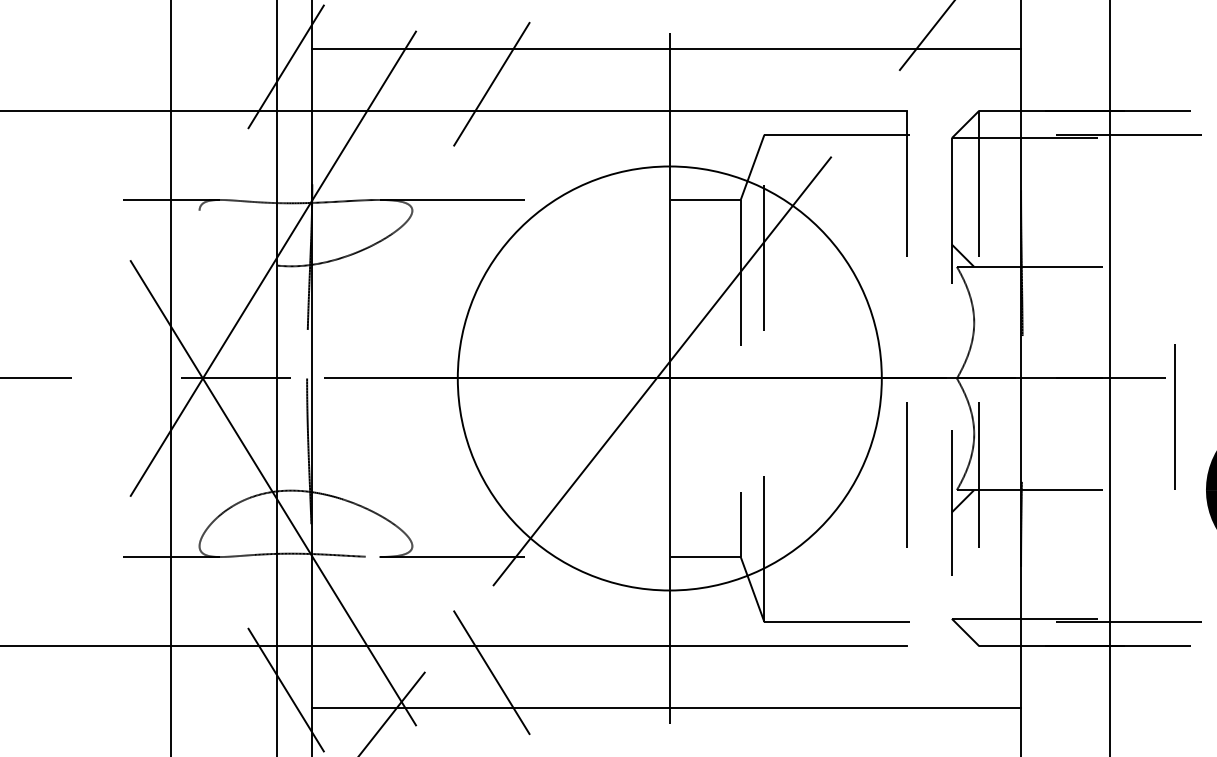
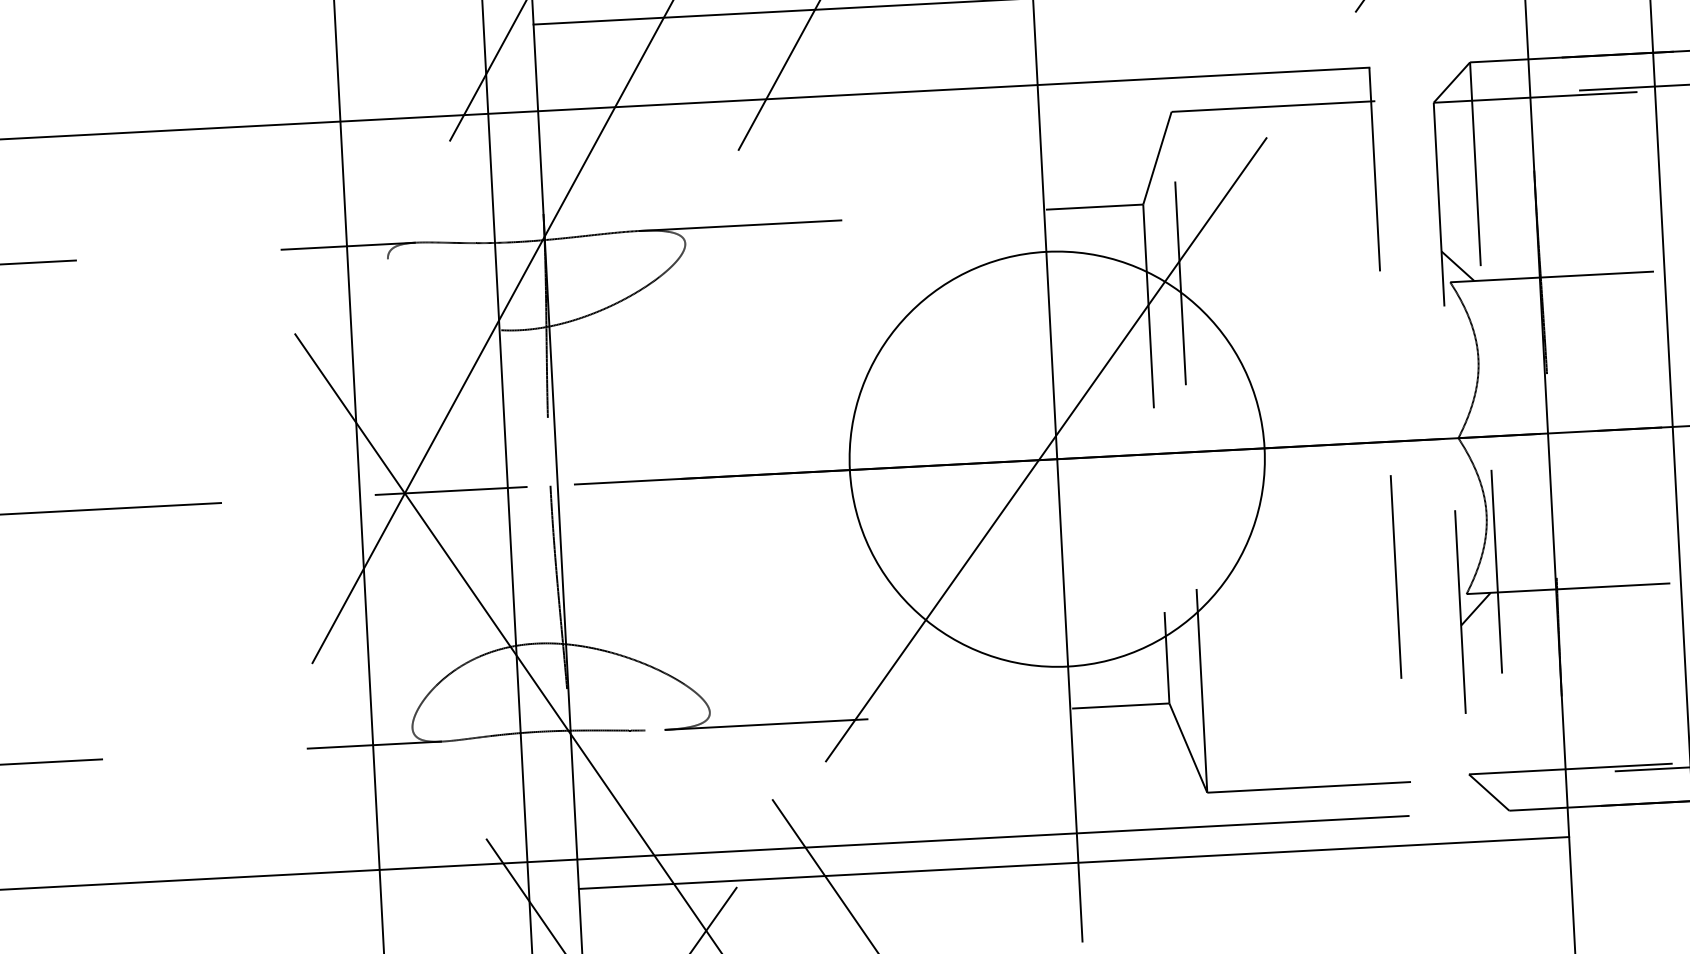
circle: (669, 378) -> (1056, 459), size x0.7
line: (666, 708) -> (1073, 863), moved

